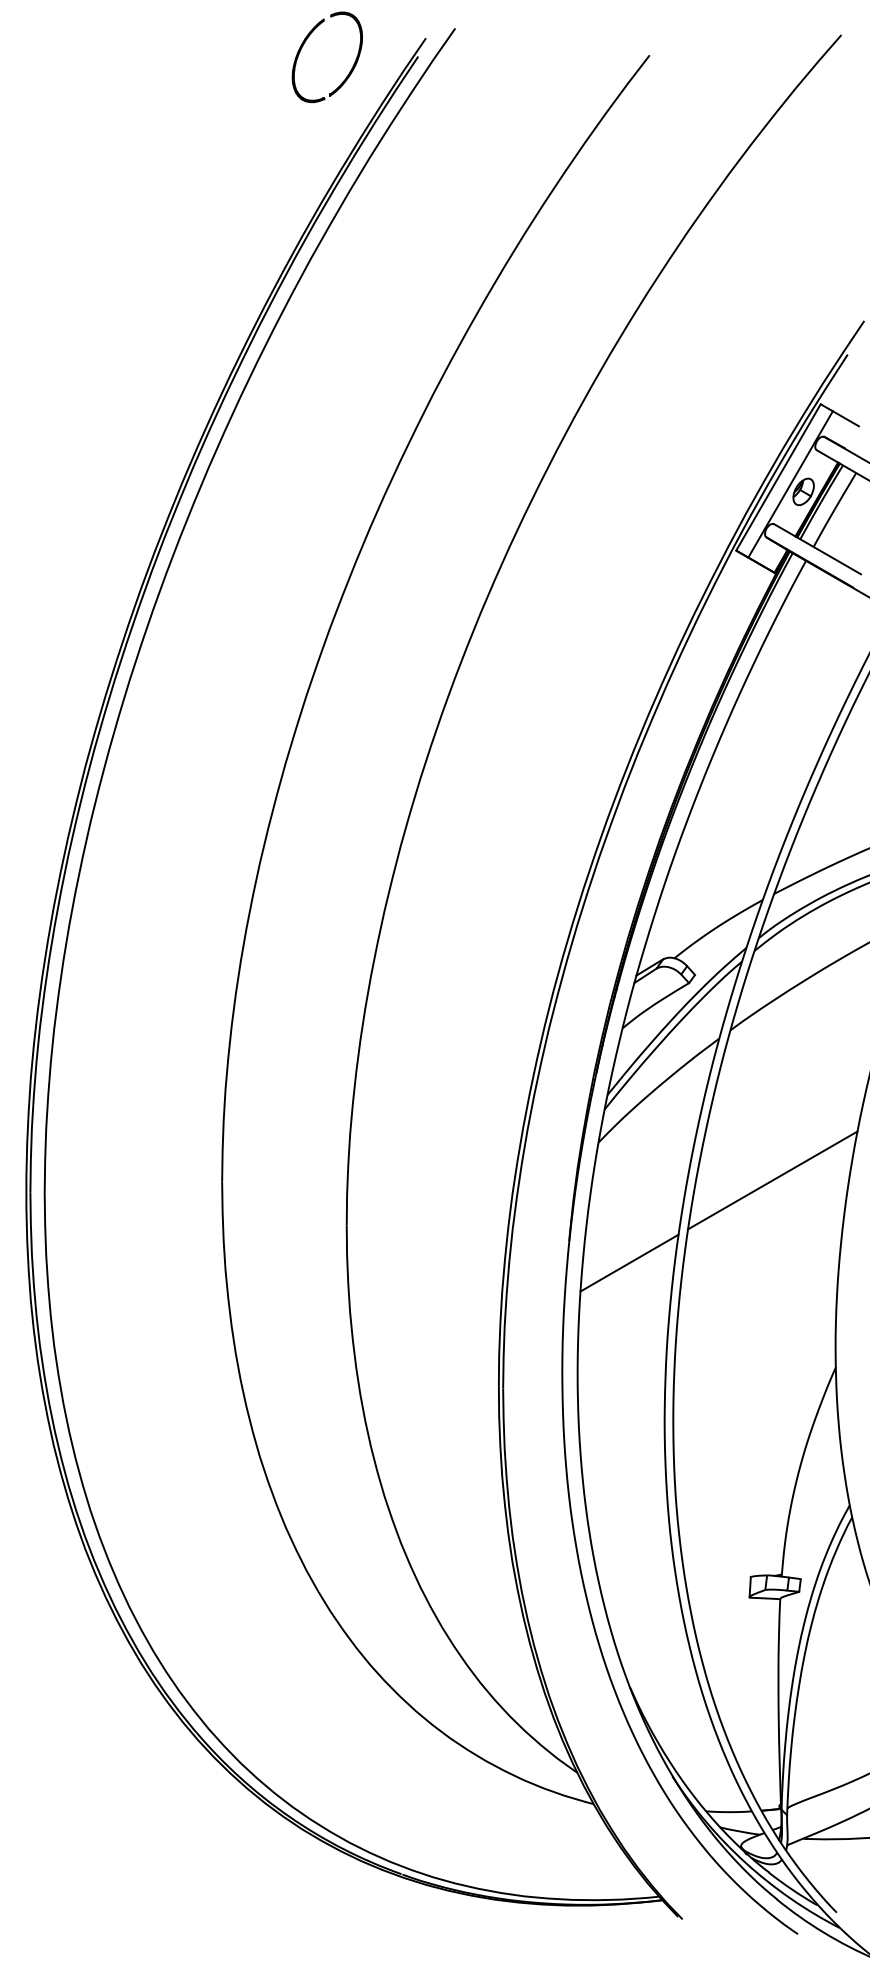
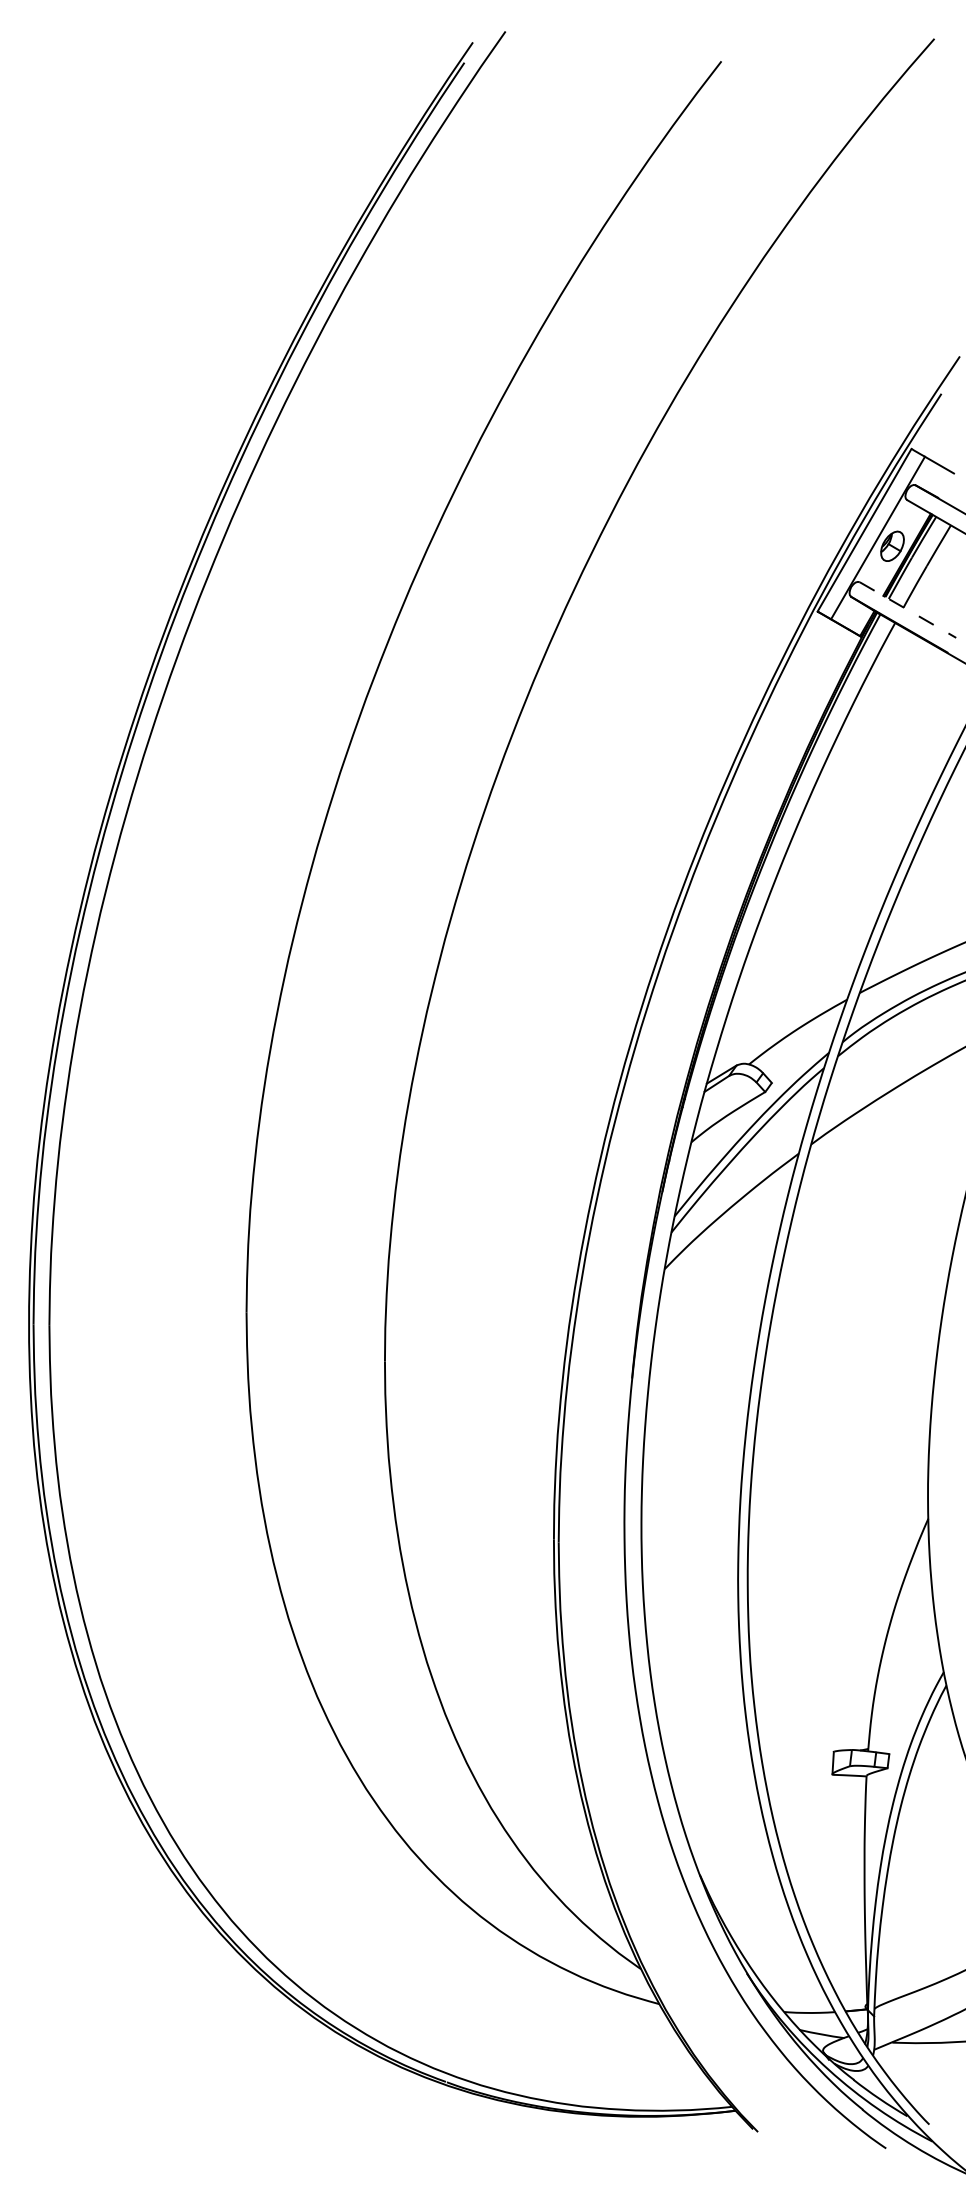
part: (304, 43) -> (338, 48), removed
line: (818, 549) -> (908, 610), solid -> dashed
line: (773, 1179) -> (858, 1310), removed
line: (628, 1262) -> (698, 1402), removed

